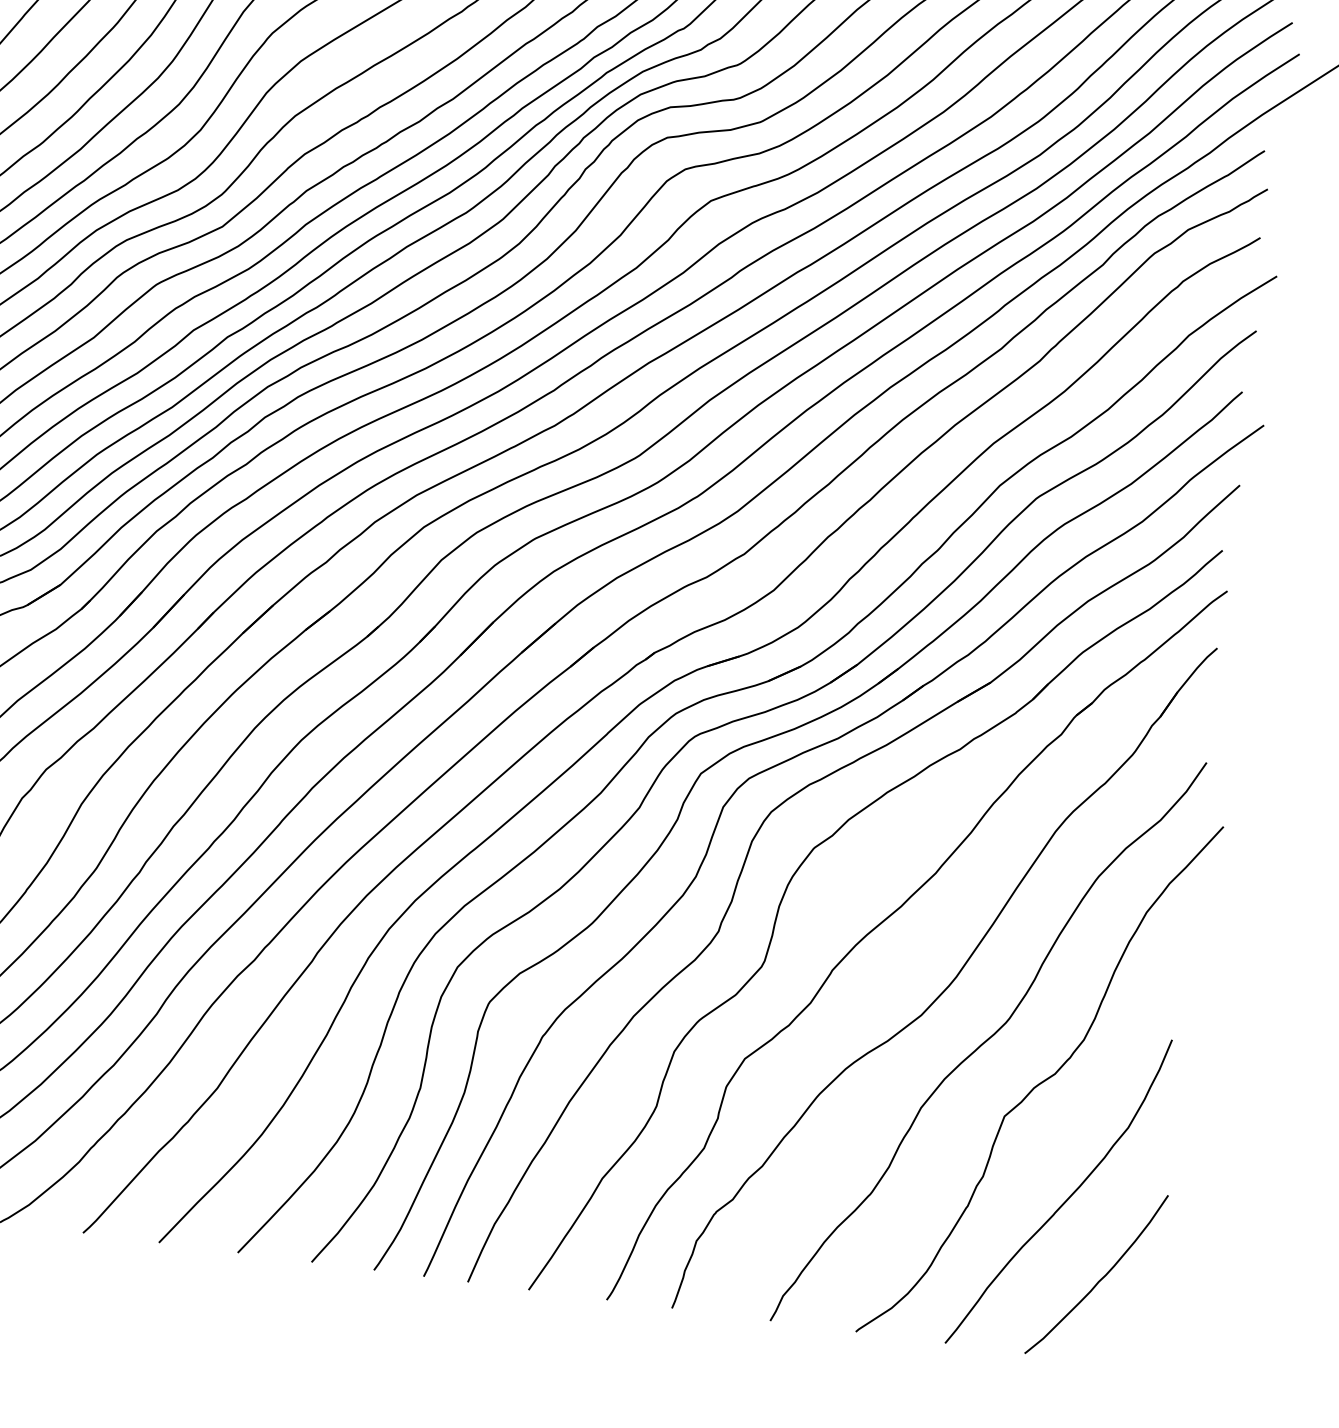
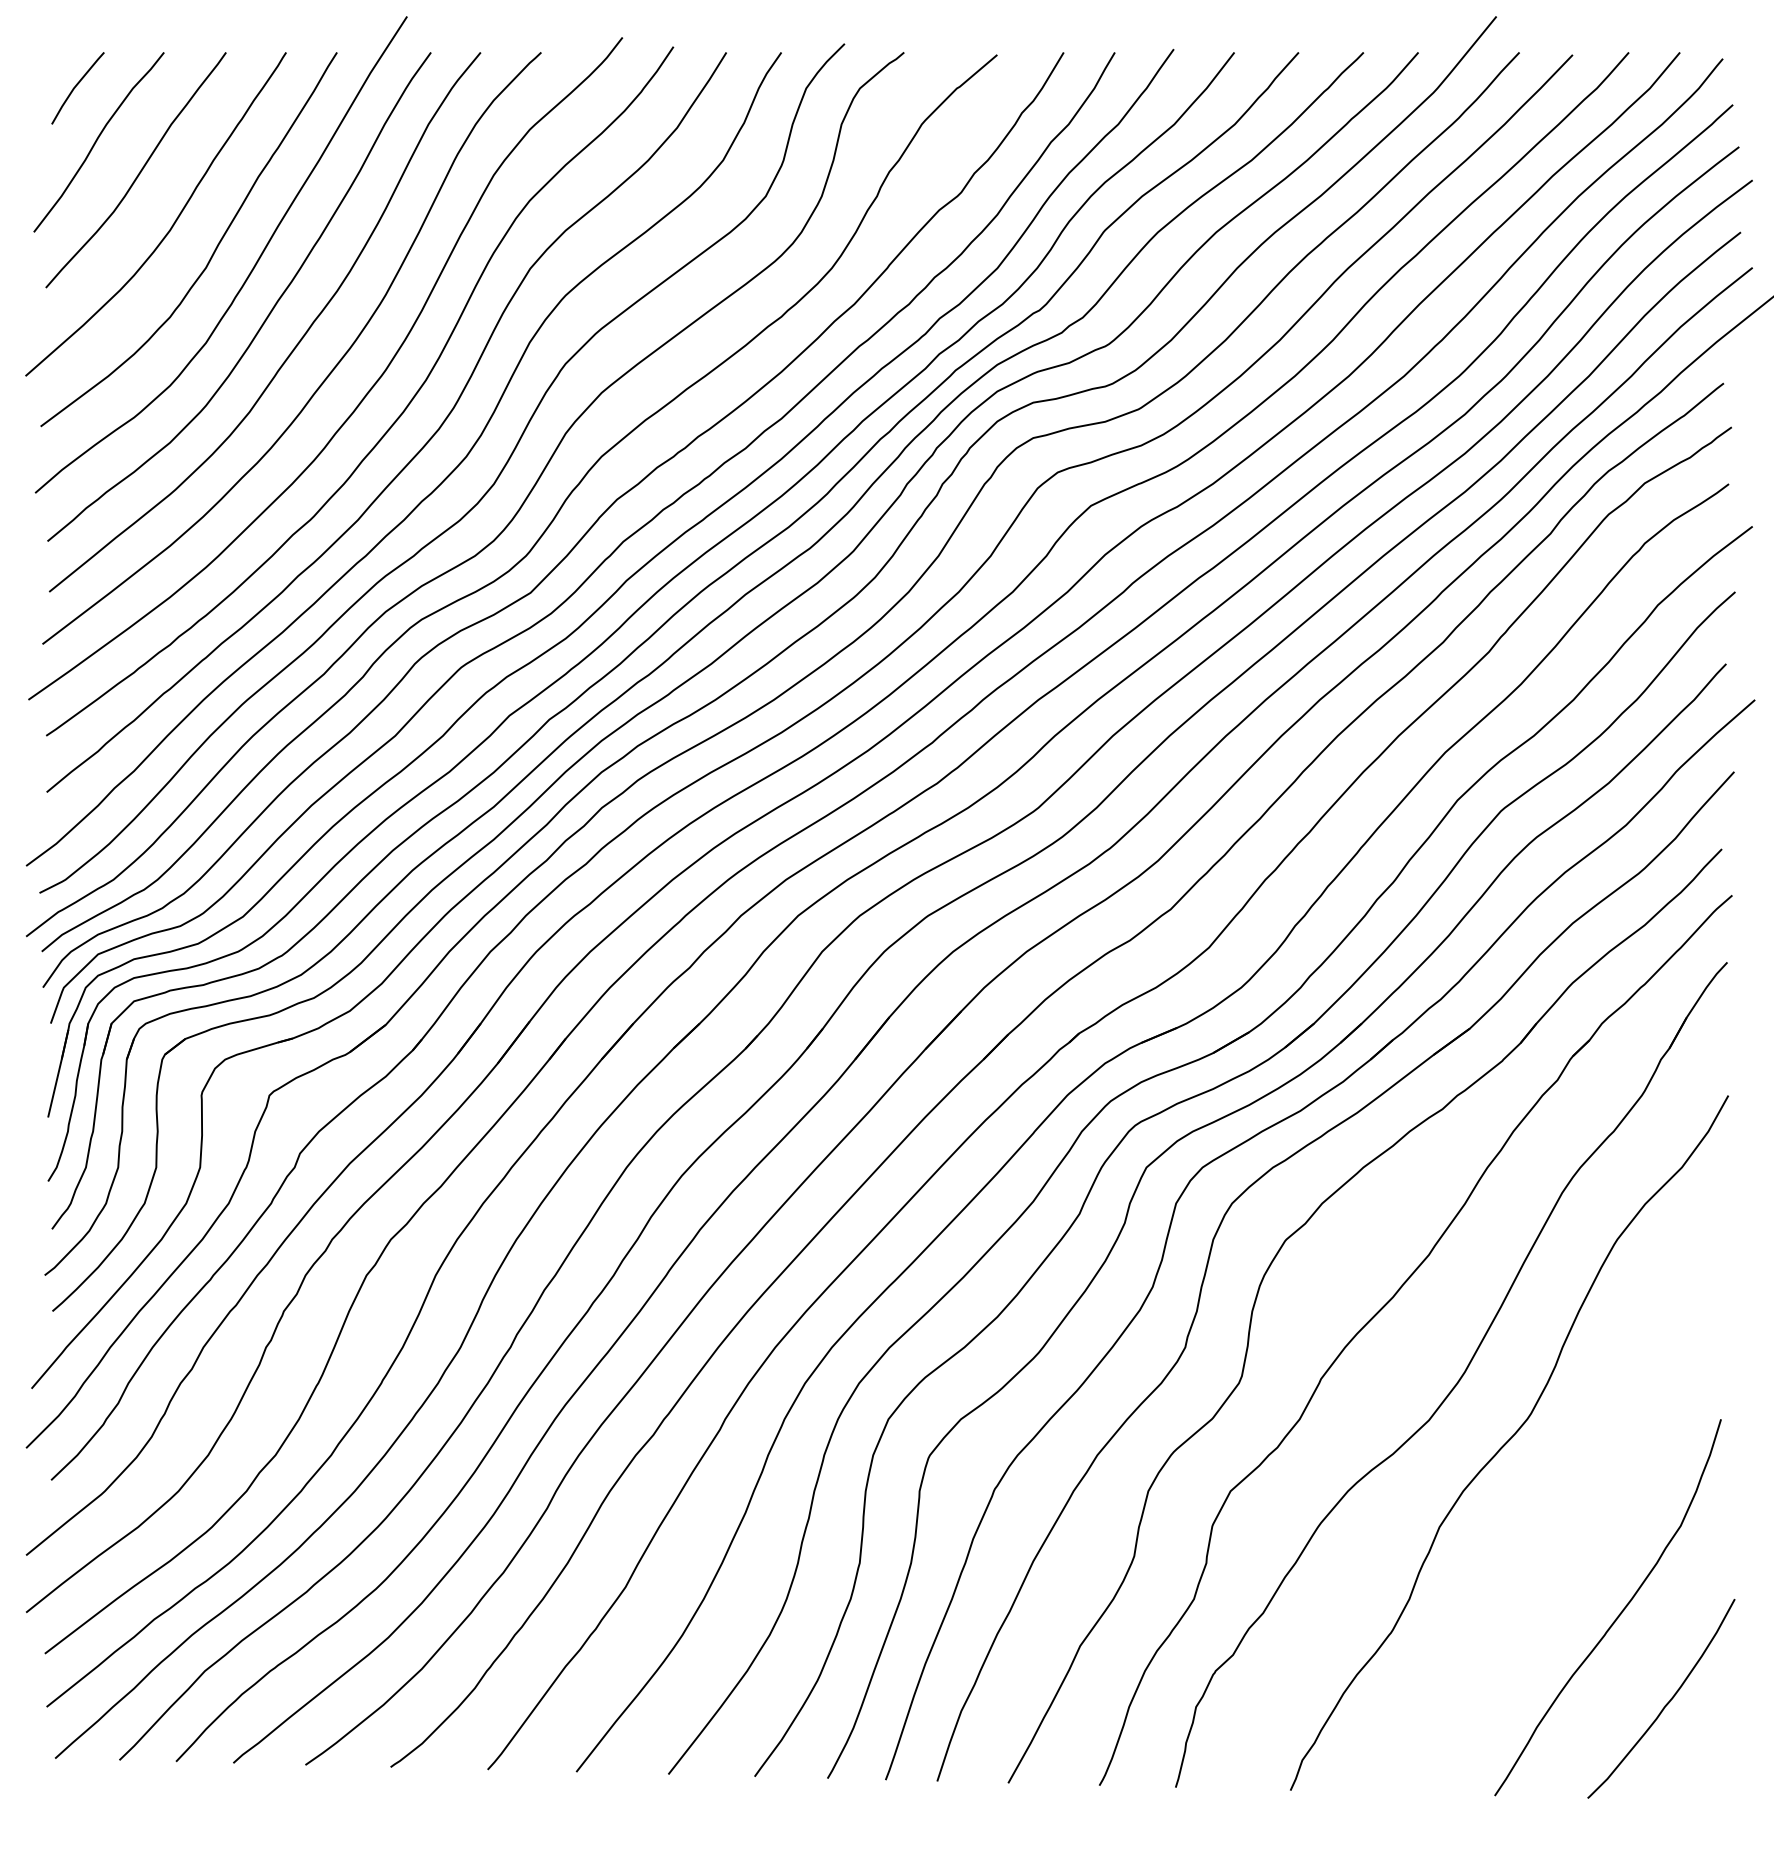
curve: (1041, 1081) -> (1575, 1482), removed

